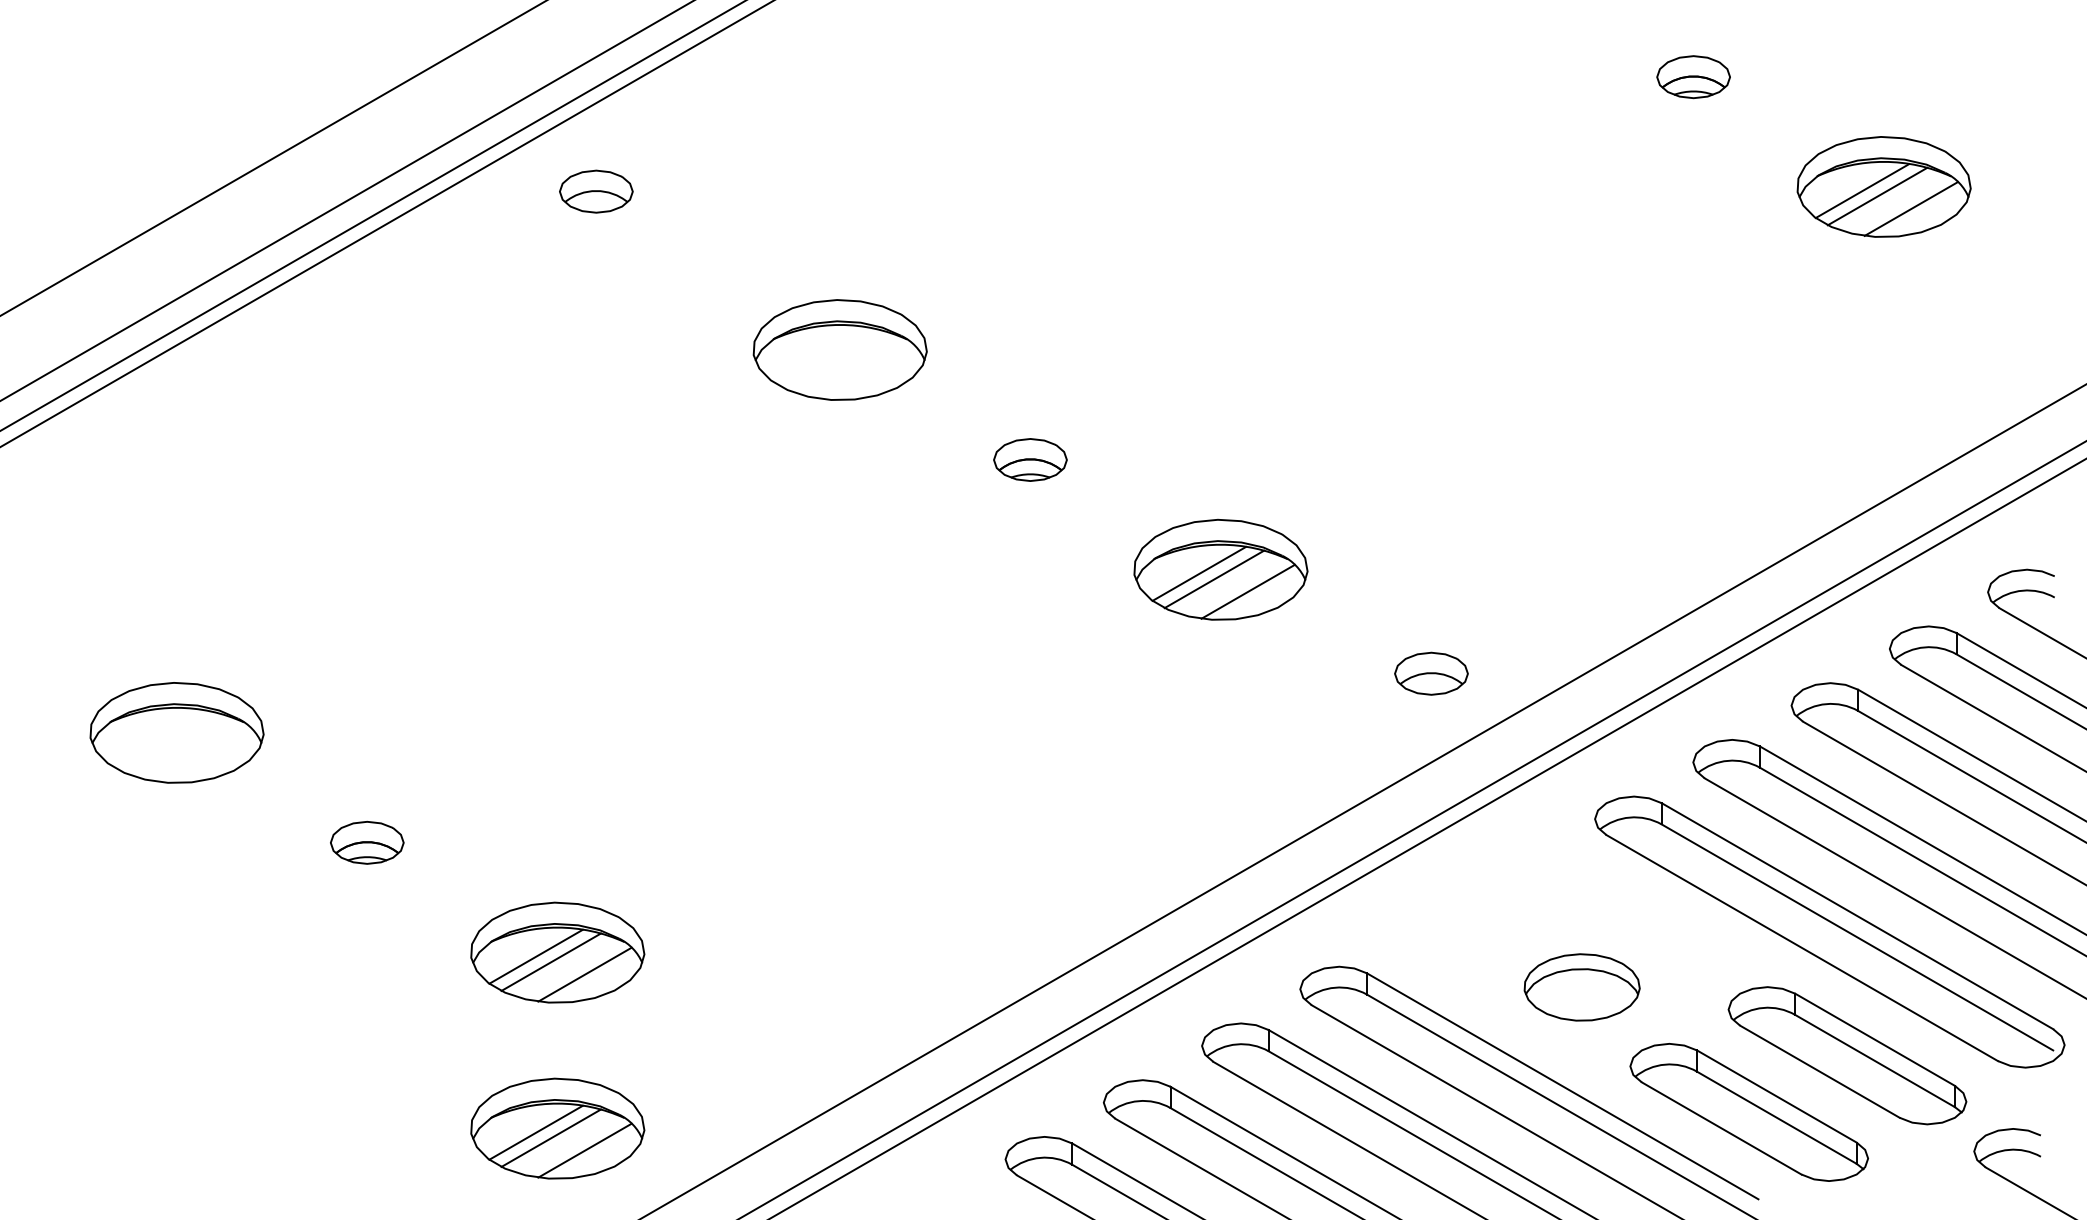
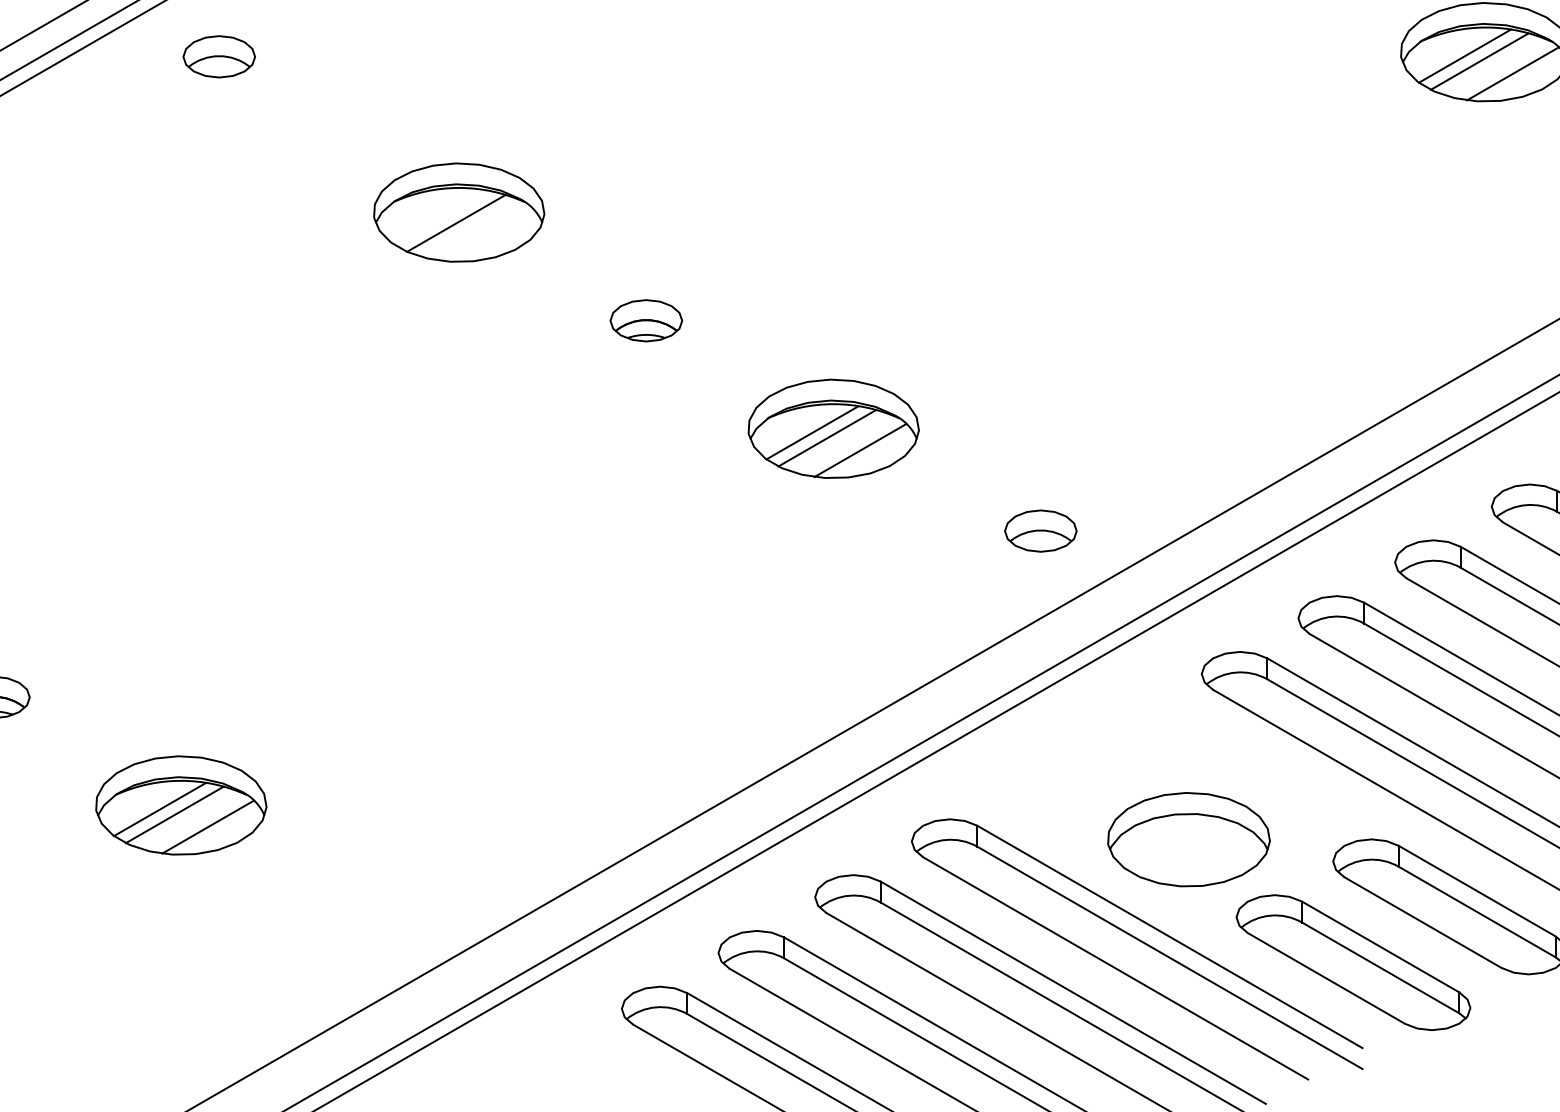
line: (837, 360) -> (456, 222), added
part: (1582, 987) -> (1189, 839), size x1.43
part: (557, 1128) -> (181, 978), removed

